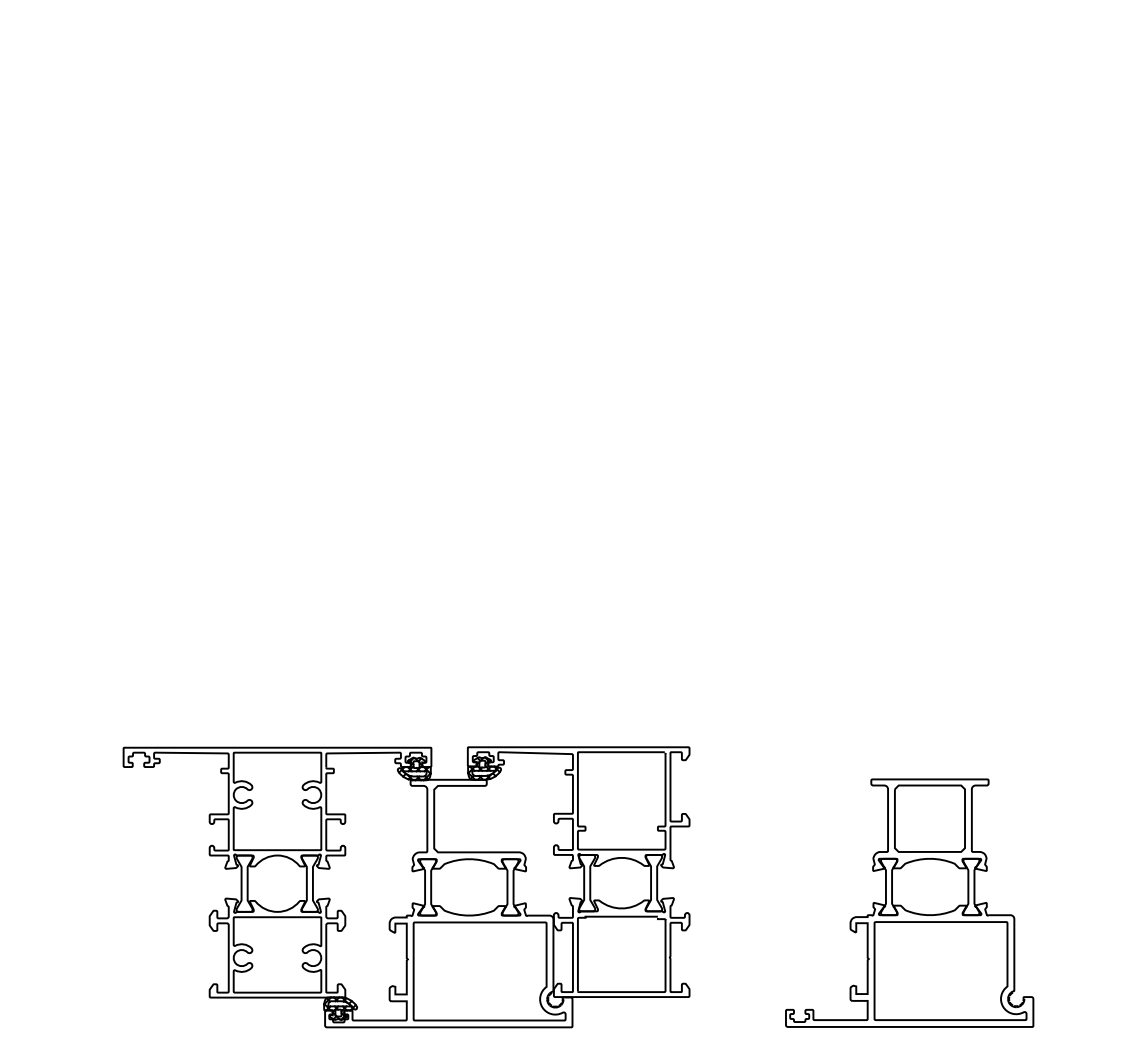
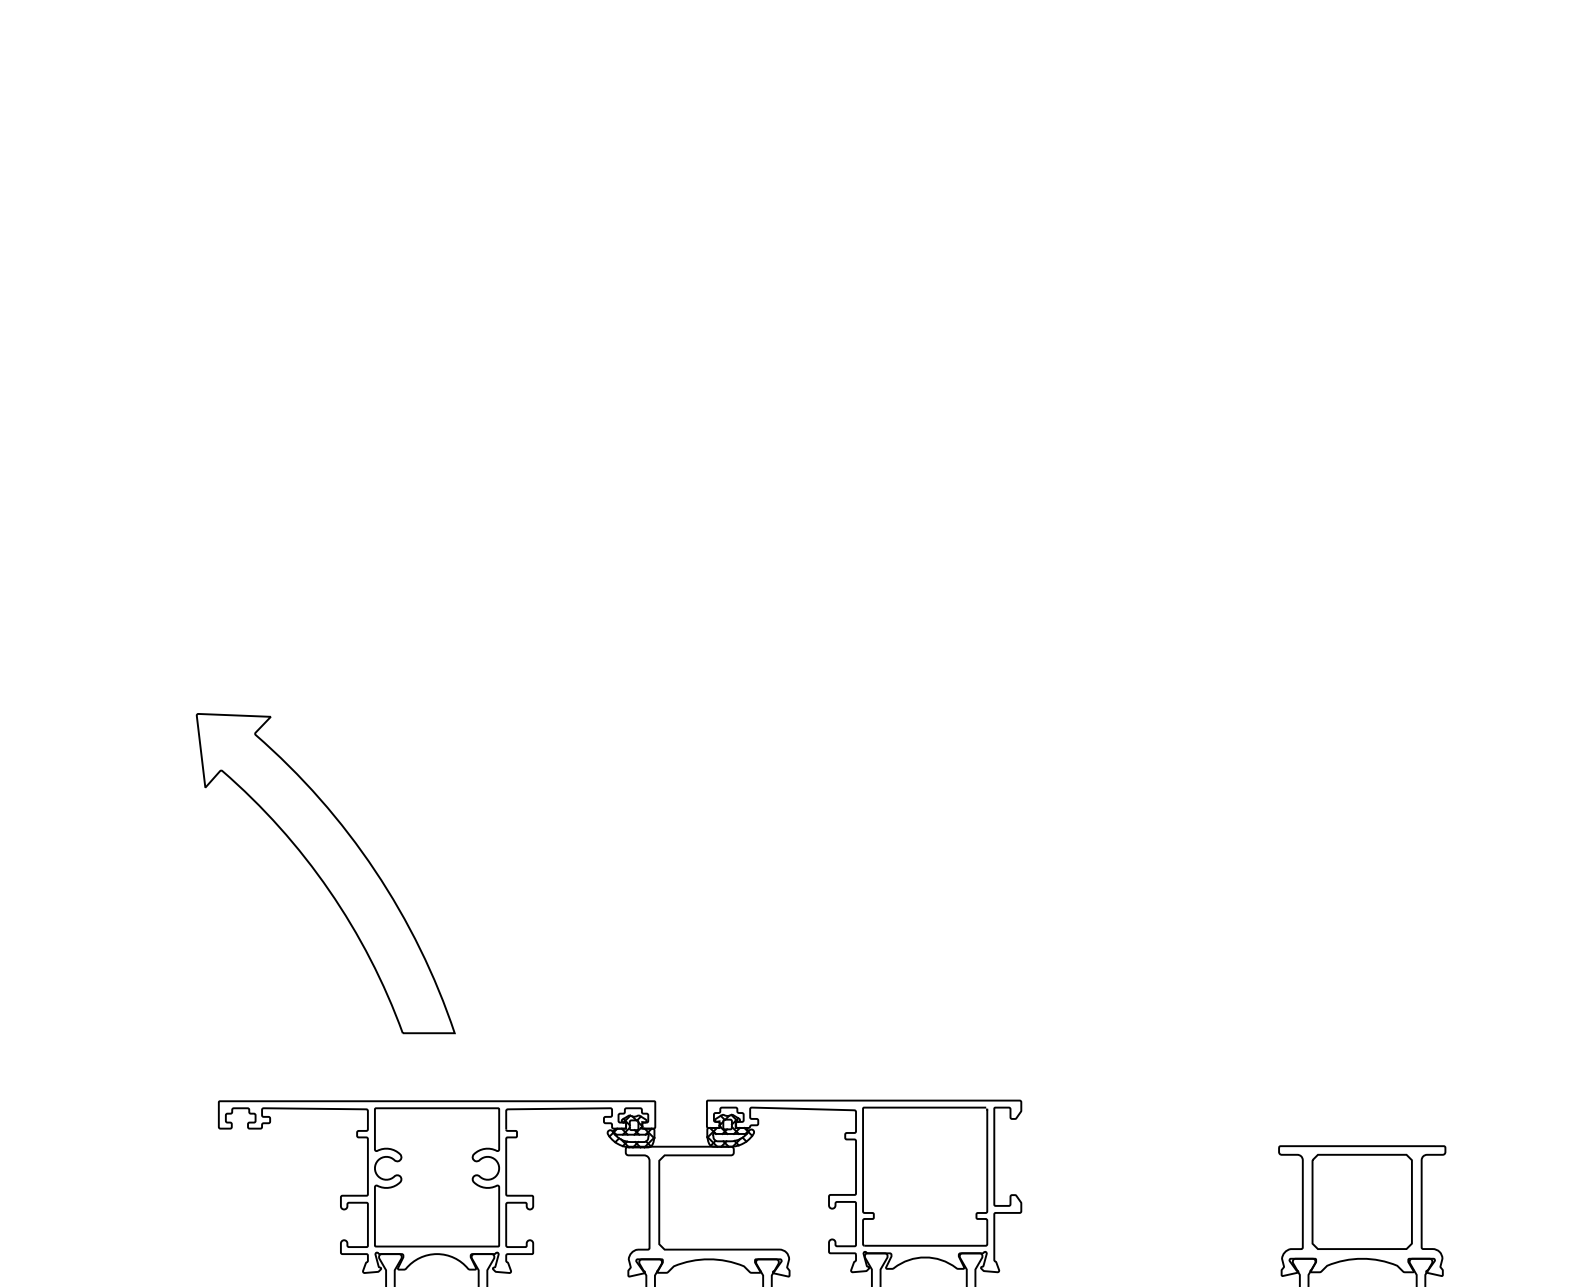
part: (199, 586) -> (326, 872), added

